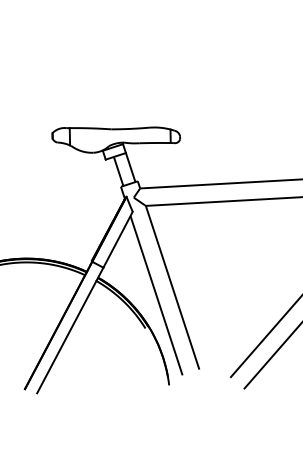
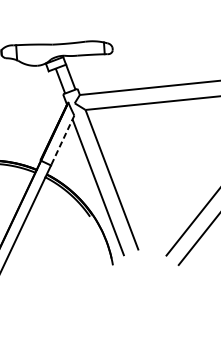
line: (118, 239) -> (63, 140), solid -> dashed

